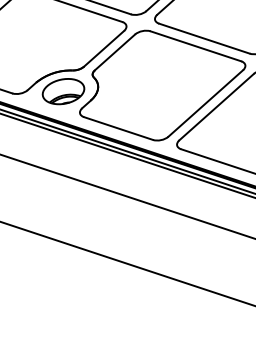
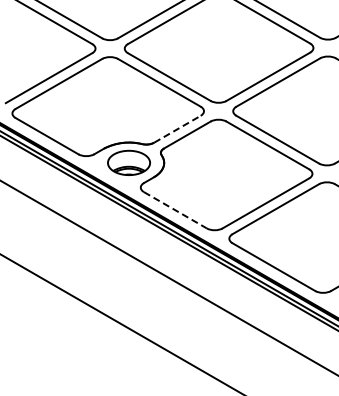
line: (104, 49) -> (177, 129), solid -> dashed
line: (118, 128) -> (175, 210), solid -> dashed

